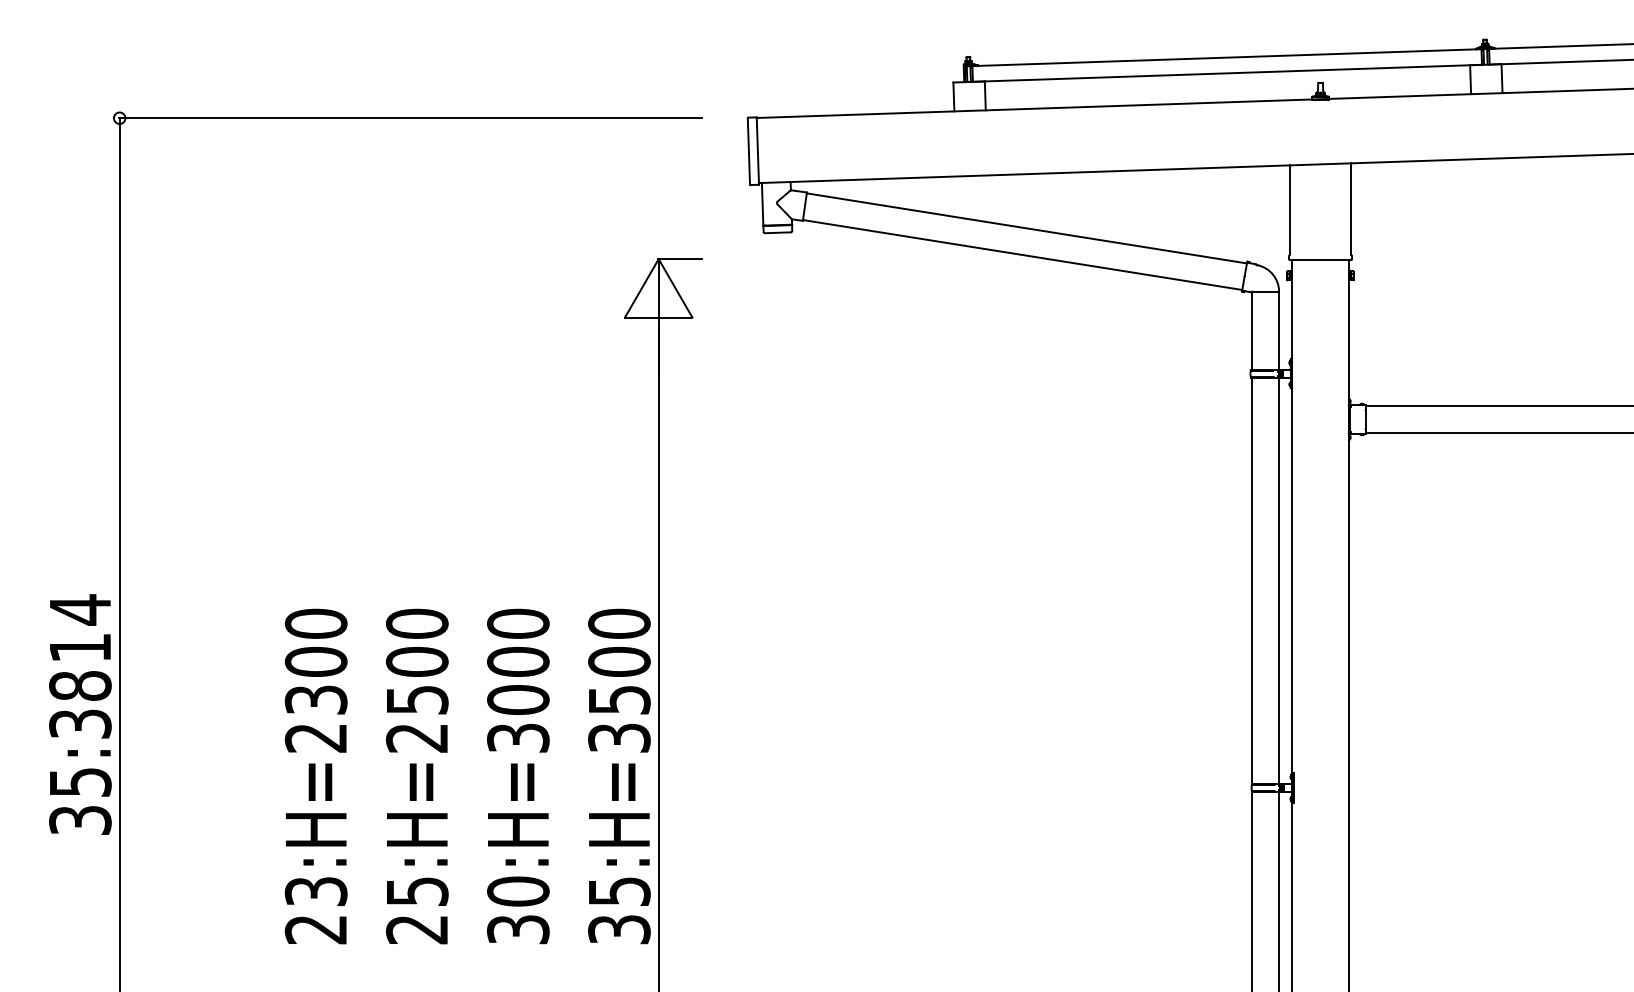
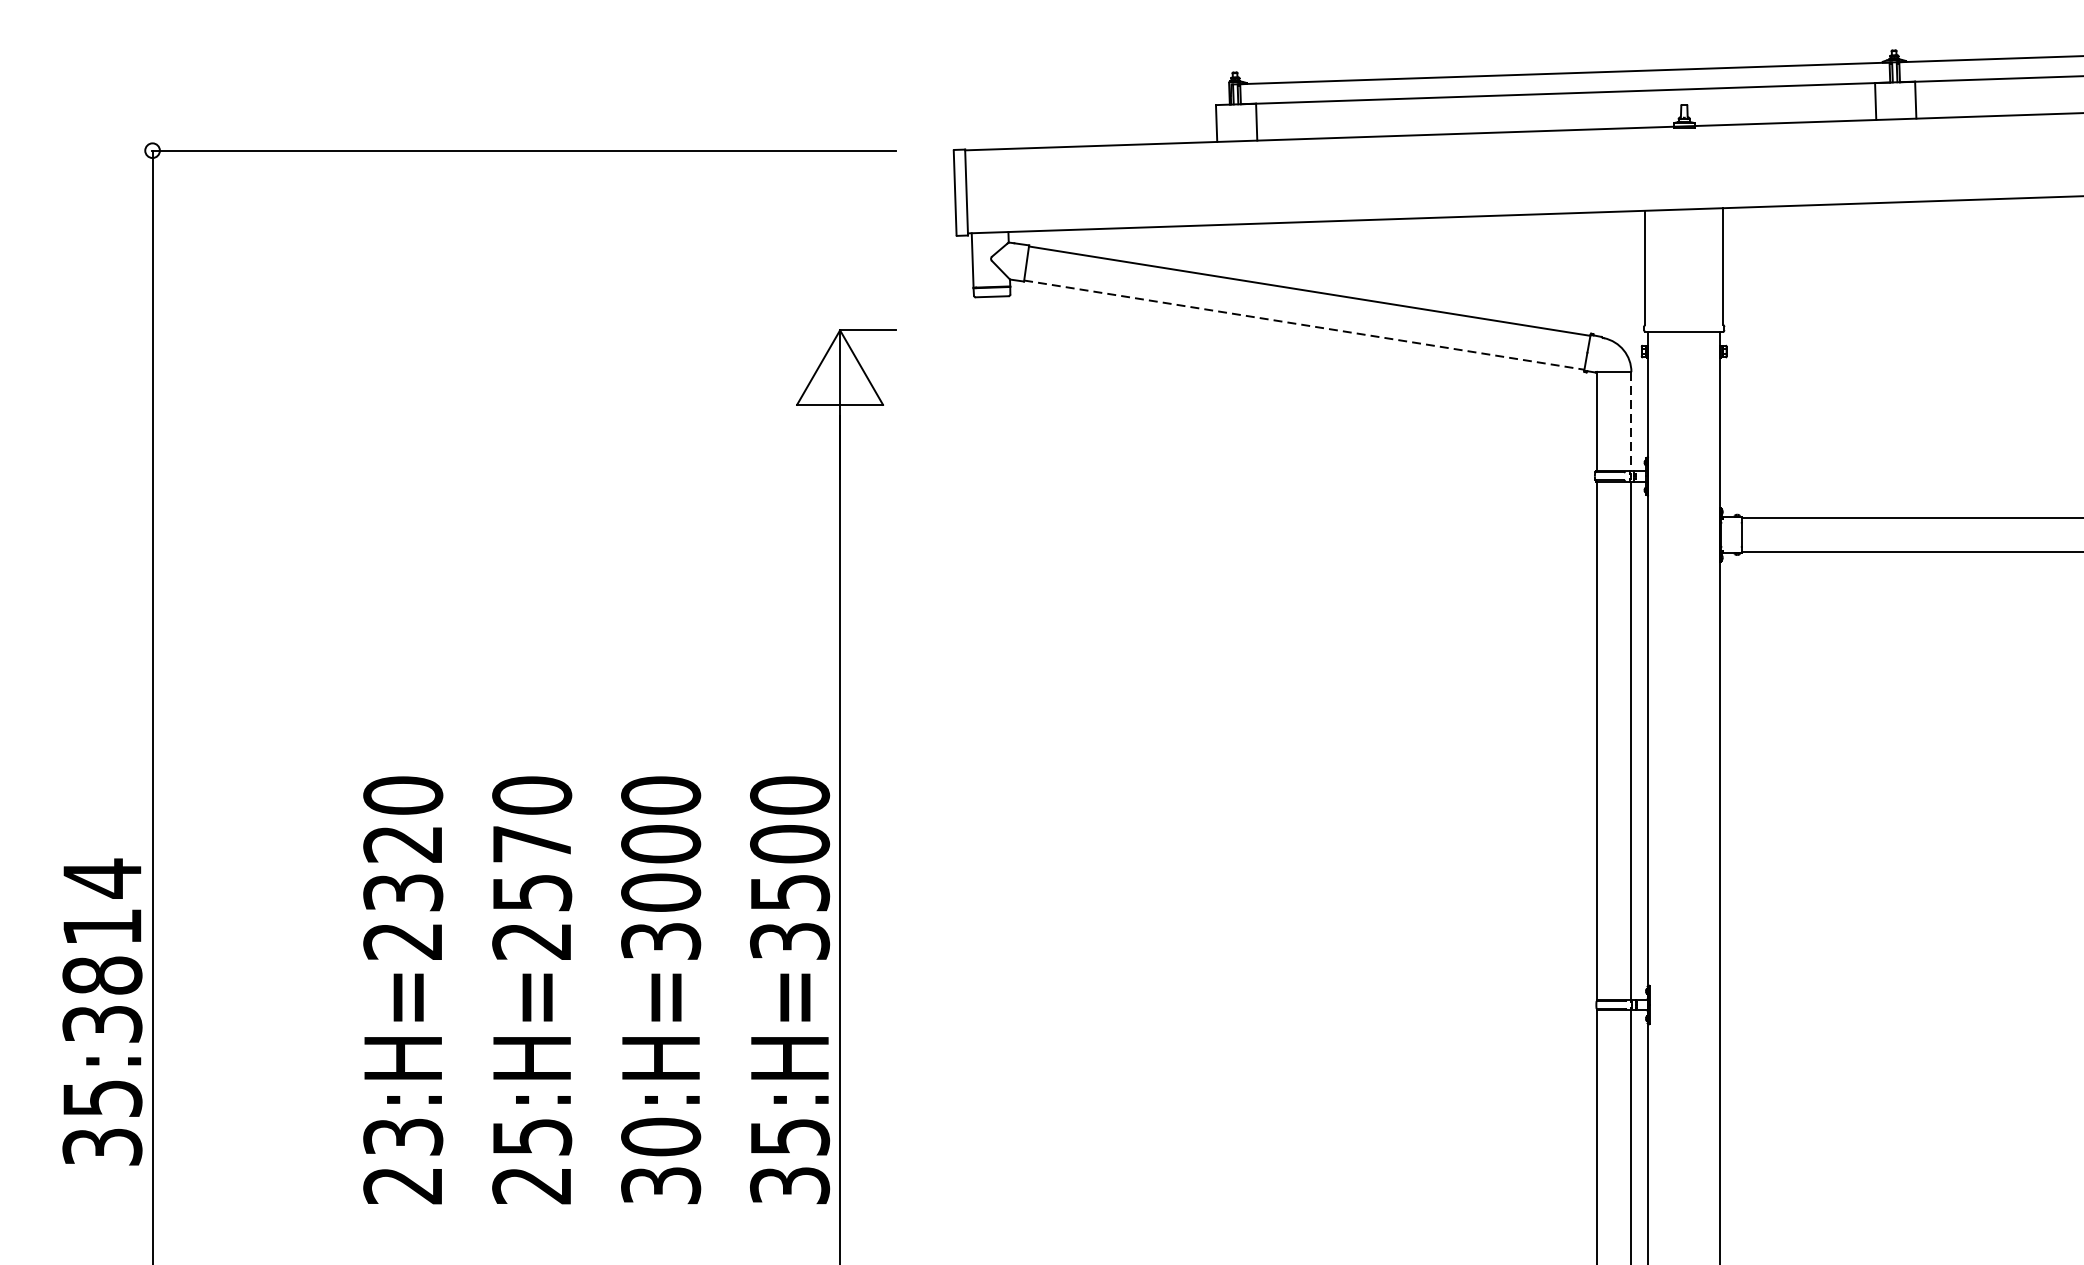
line: (1023, 255) -> (1305, 325), solid -> dashed
line: (1279, 330) -> (1631, 421), solid -> dashed
text: (315, 661) -> (402, 843), 23:H=2300 -> 23:H=2320
text: (416, 661) -> (531, 843), 25:H=2500 -> 25:H=2570
text: (80, 714) -> (102, 1011), moved

